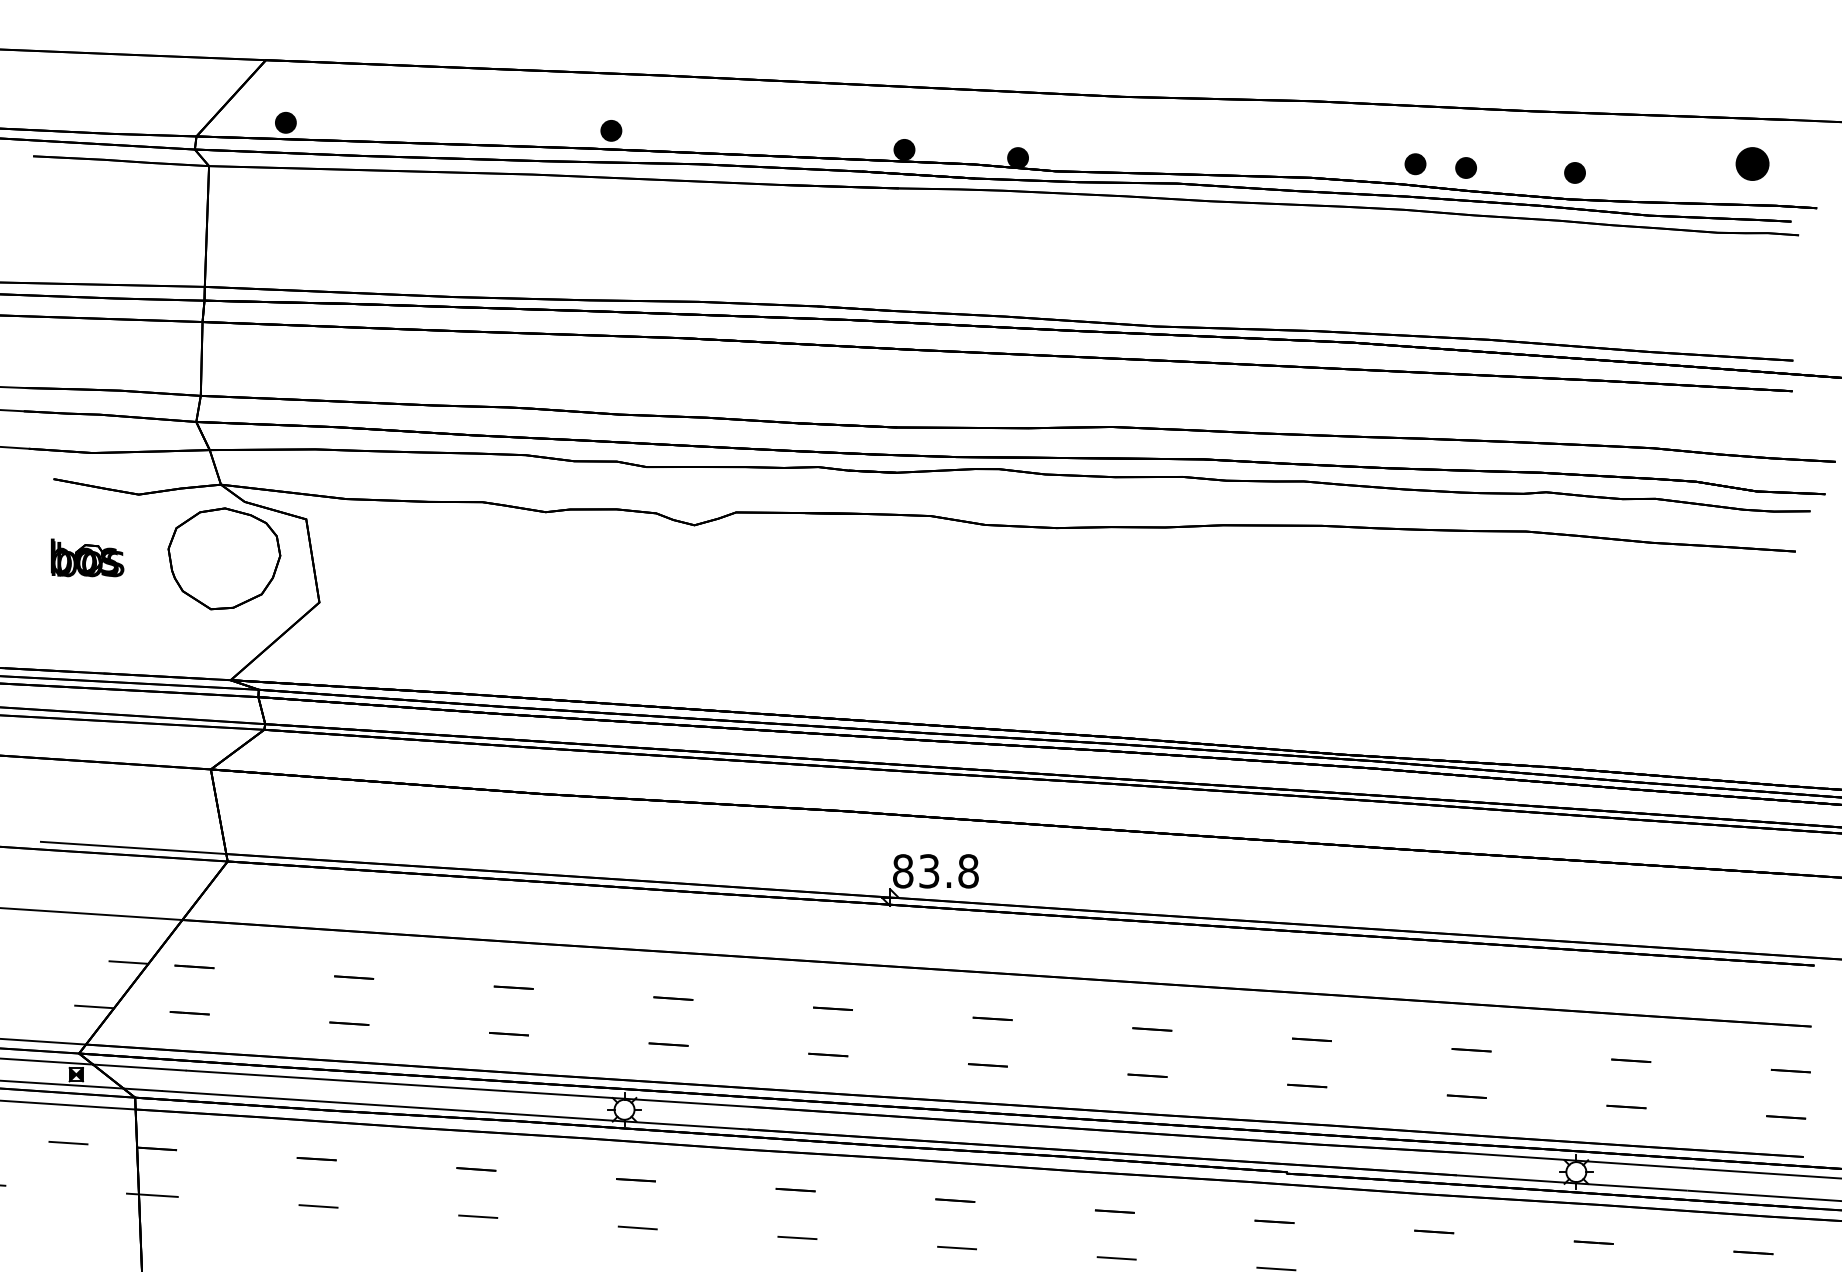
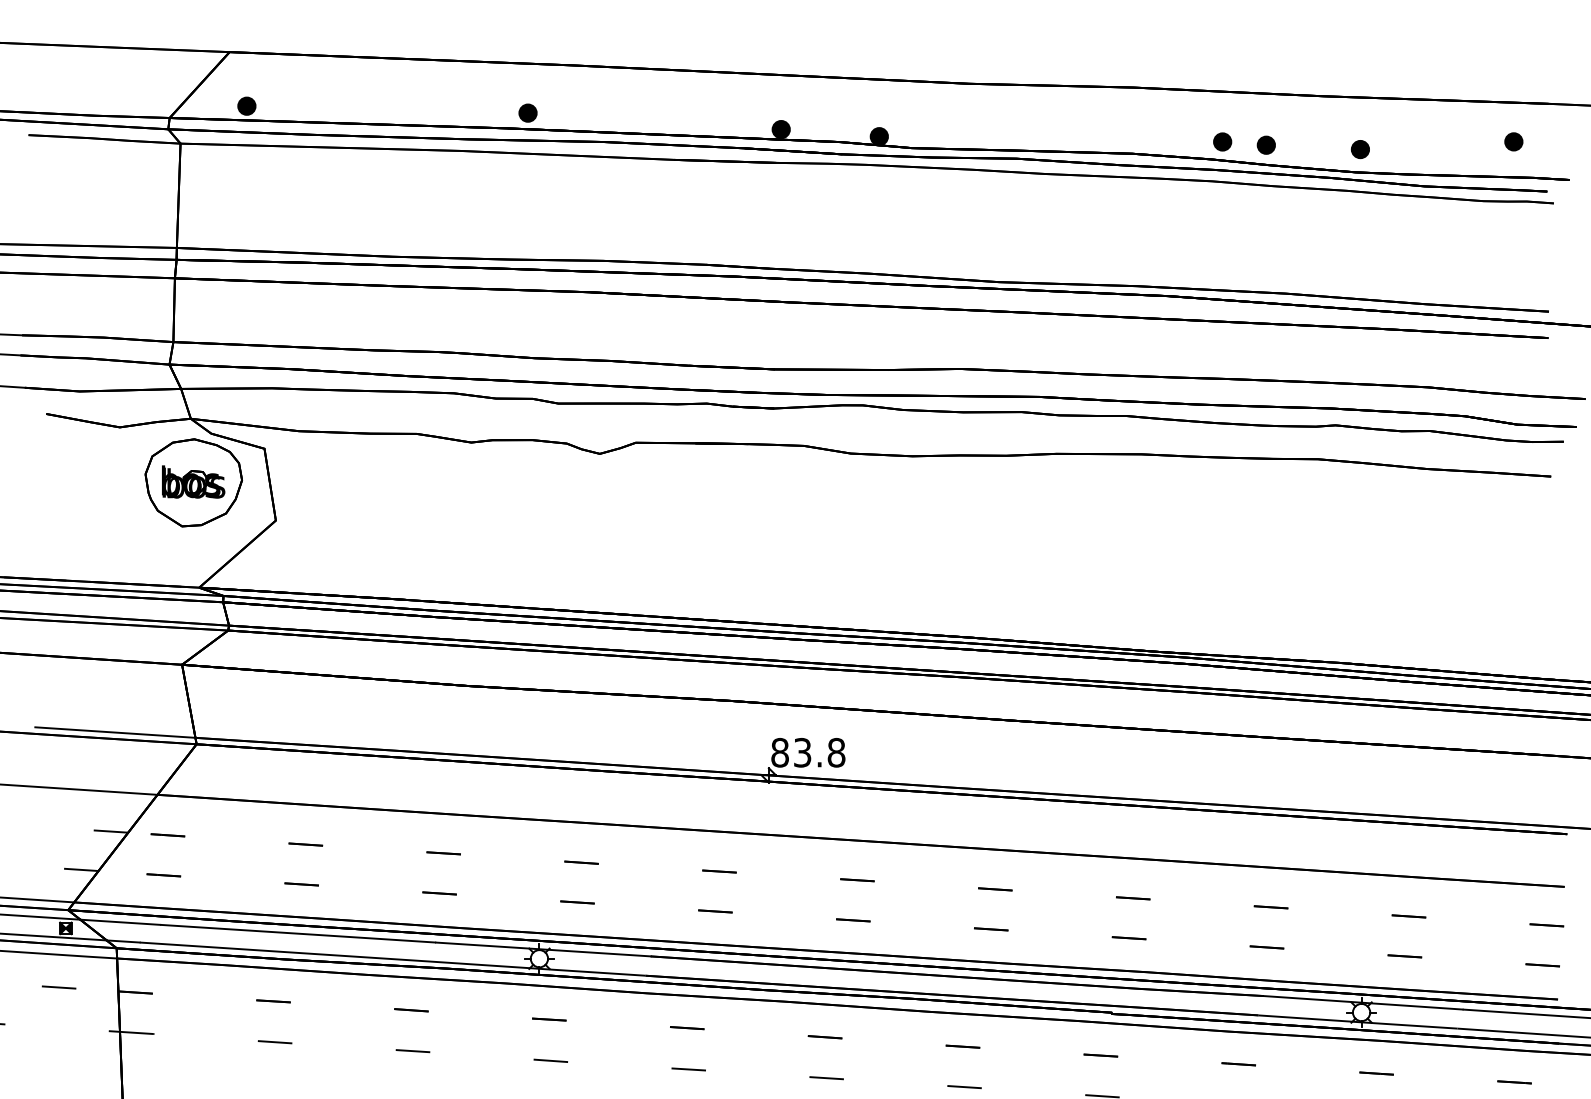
part: (1752, 163) -> (1513, 141), size x0.62
part: (87, 557) -> (193, 481), moved

